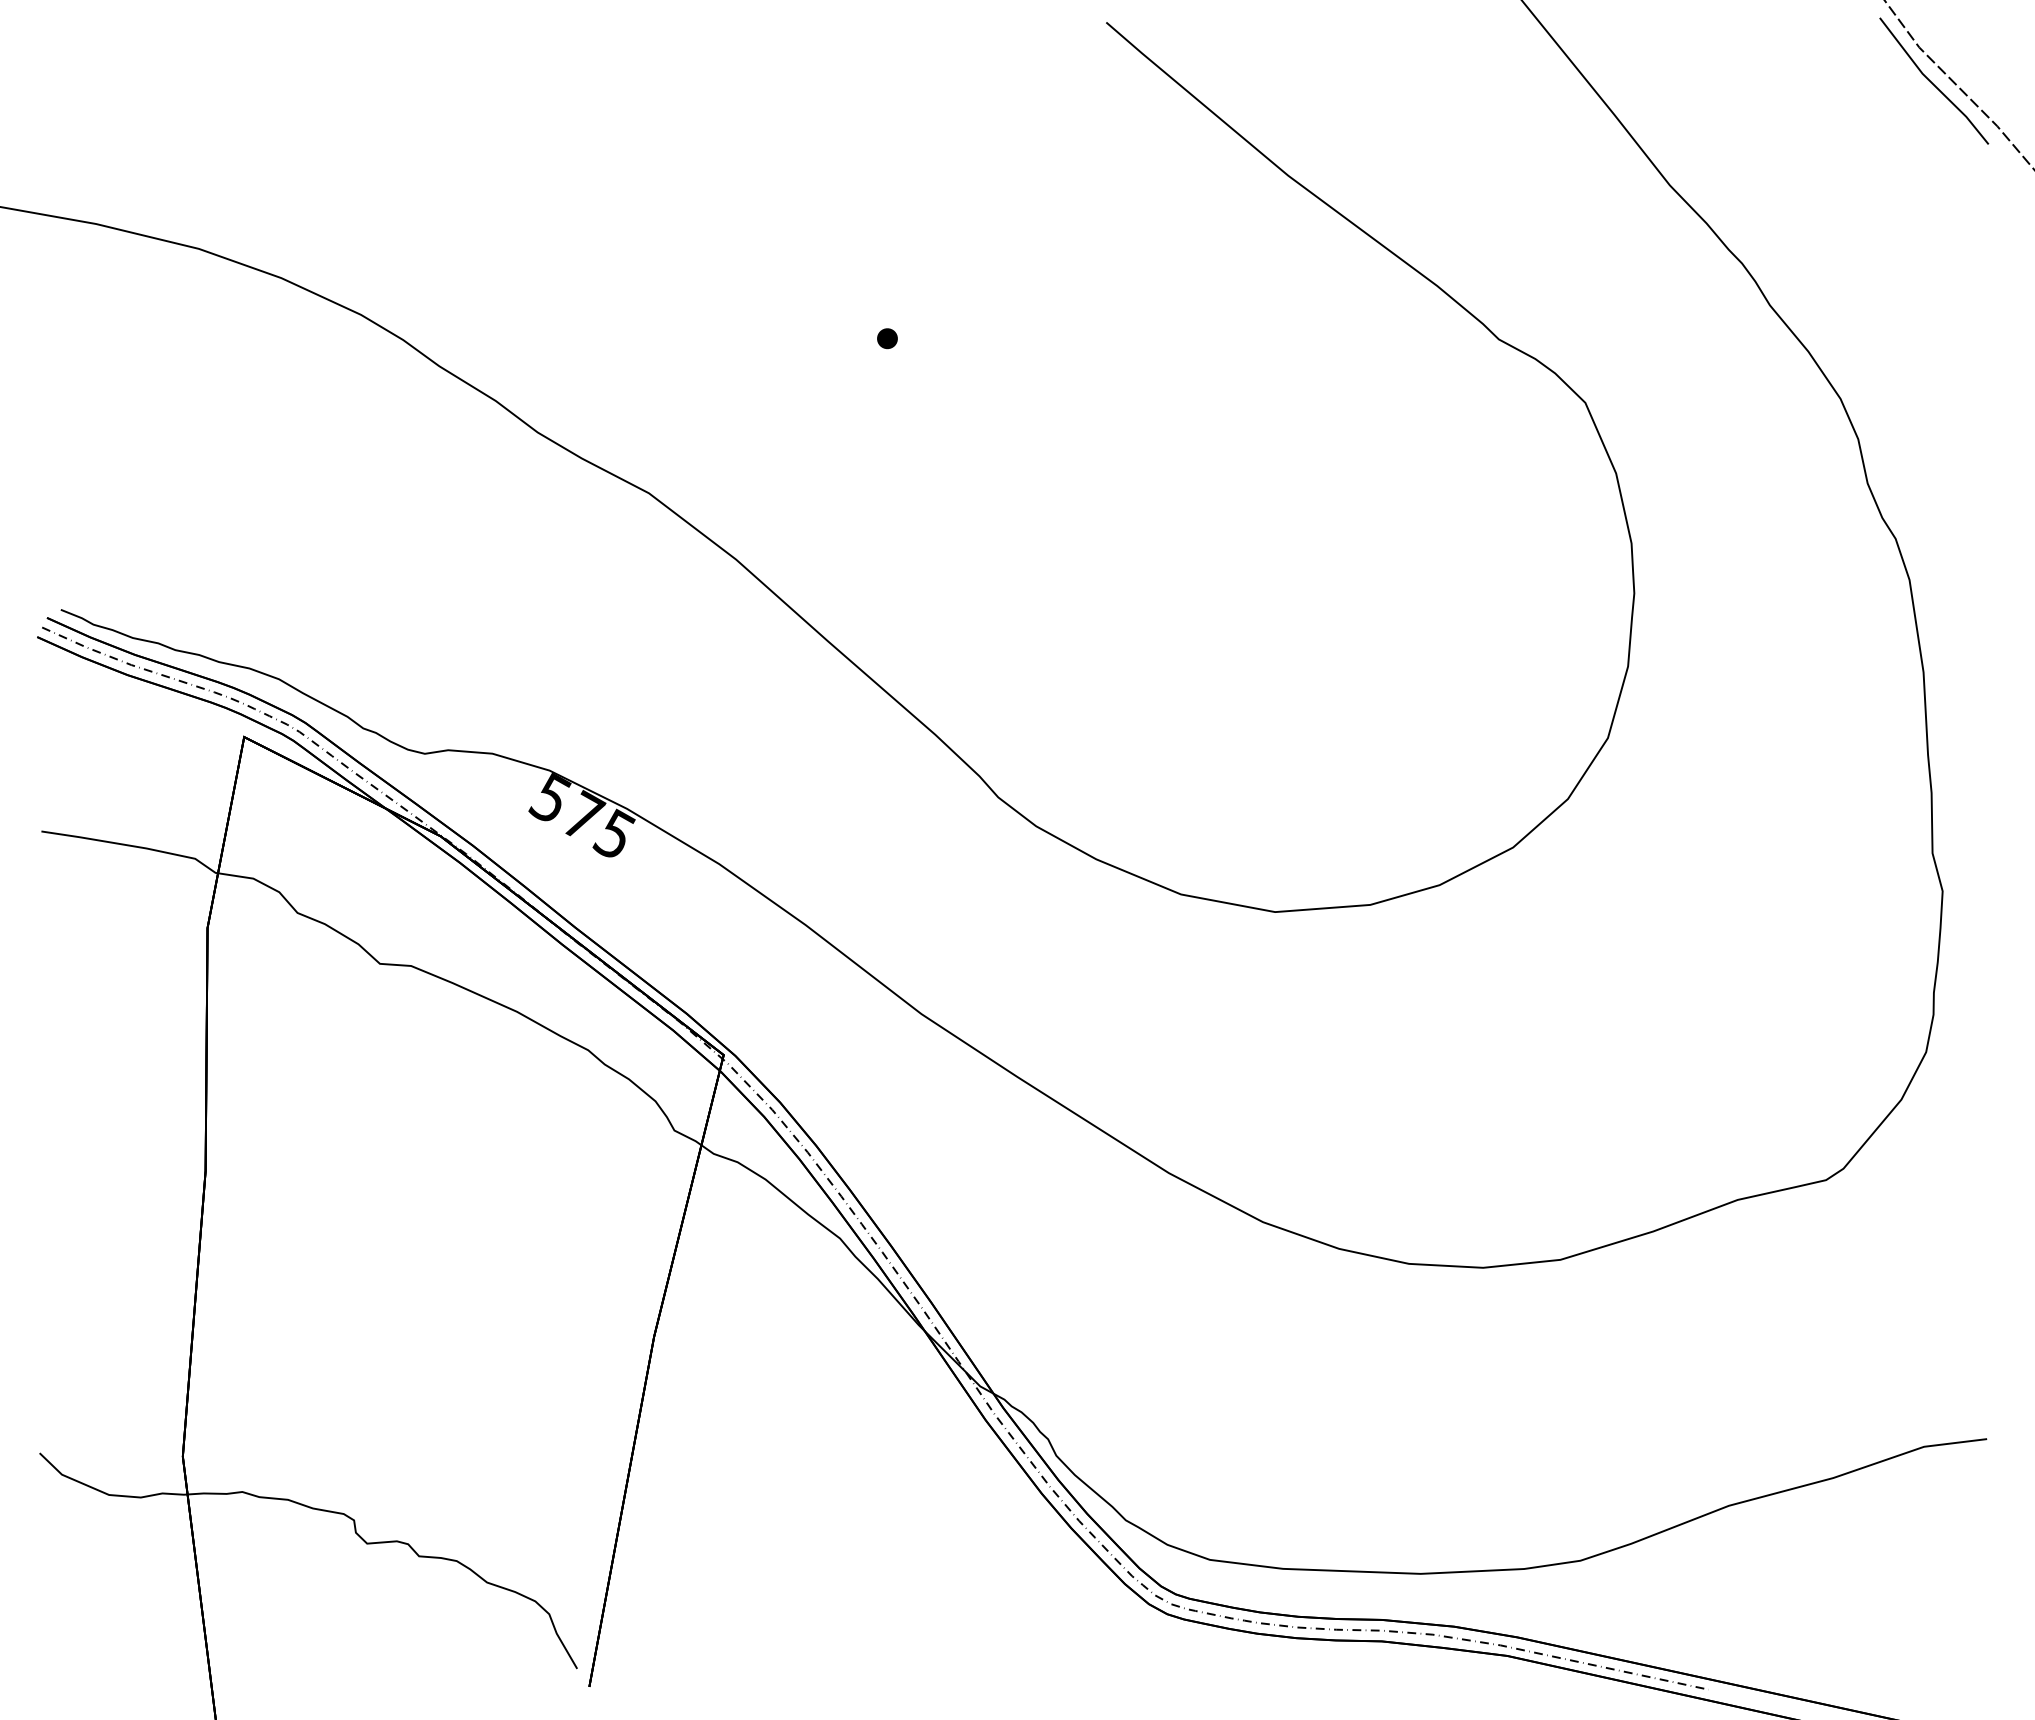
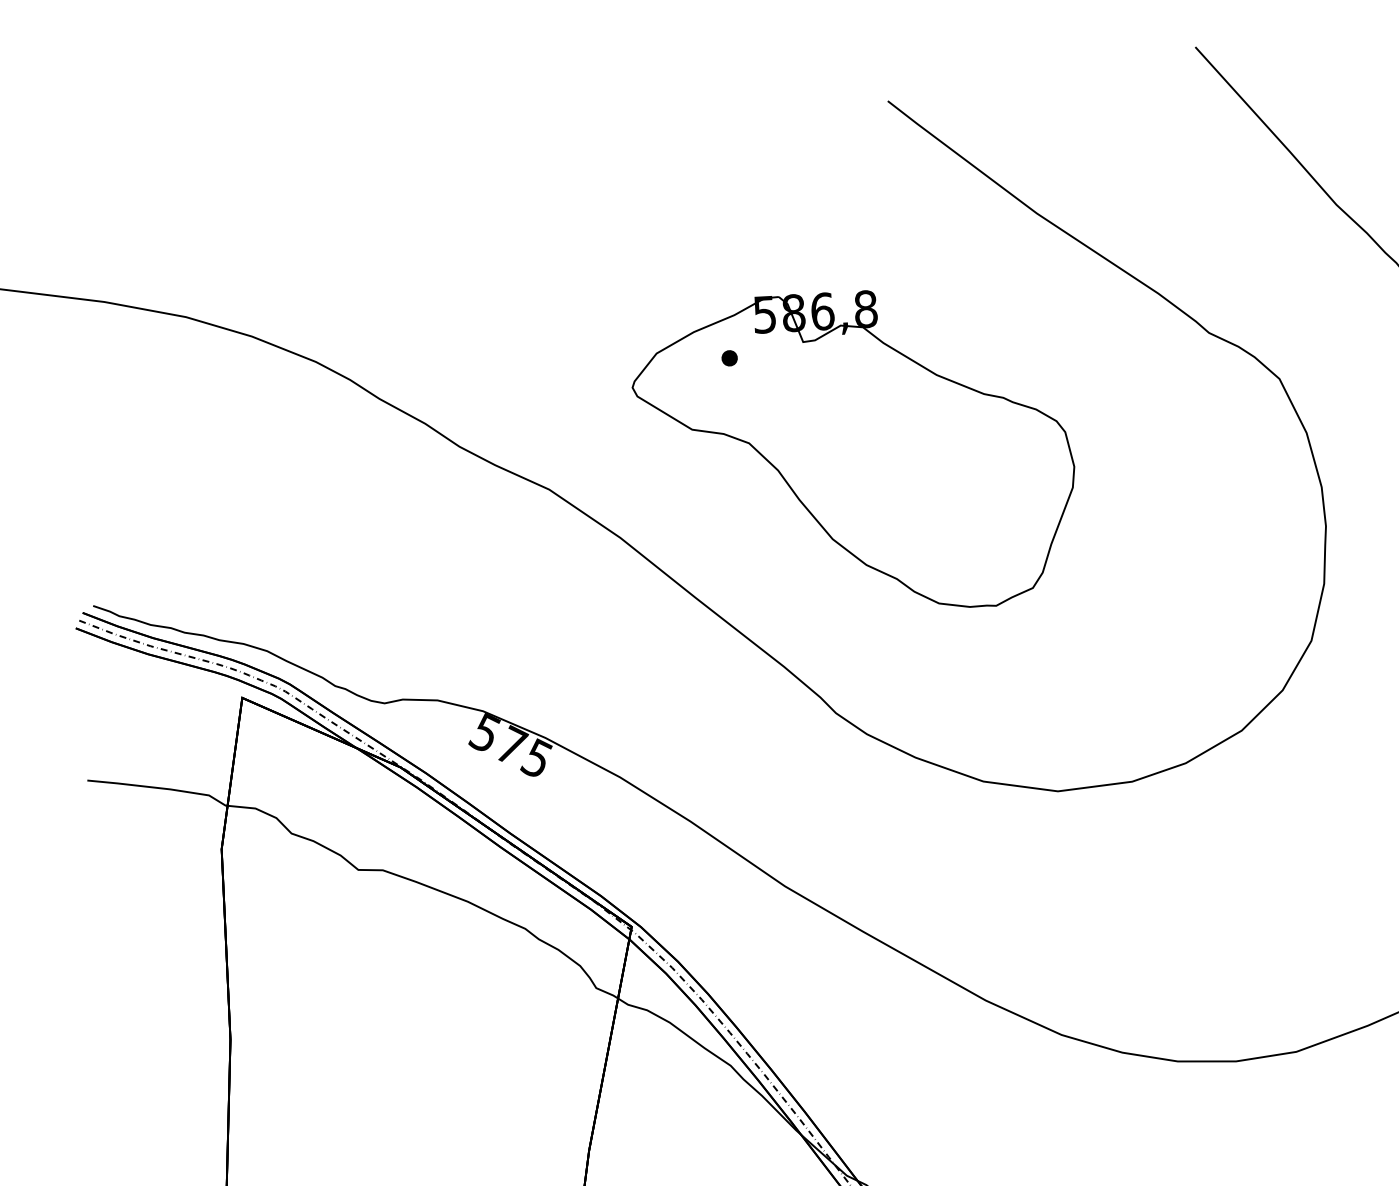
part: (1040, 466) -> (855, 452), added

